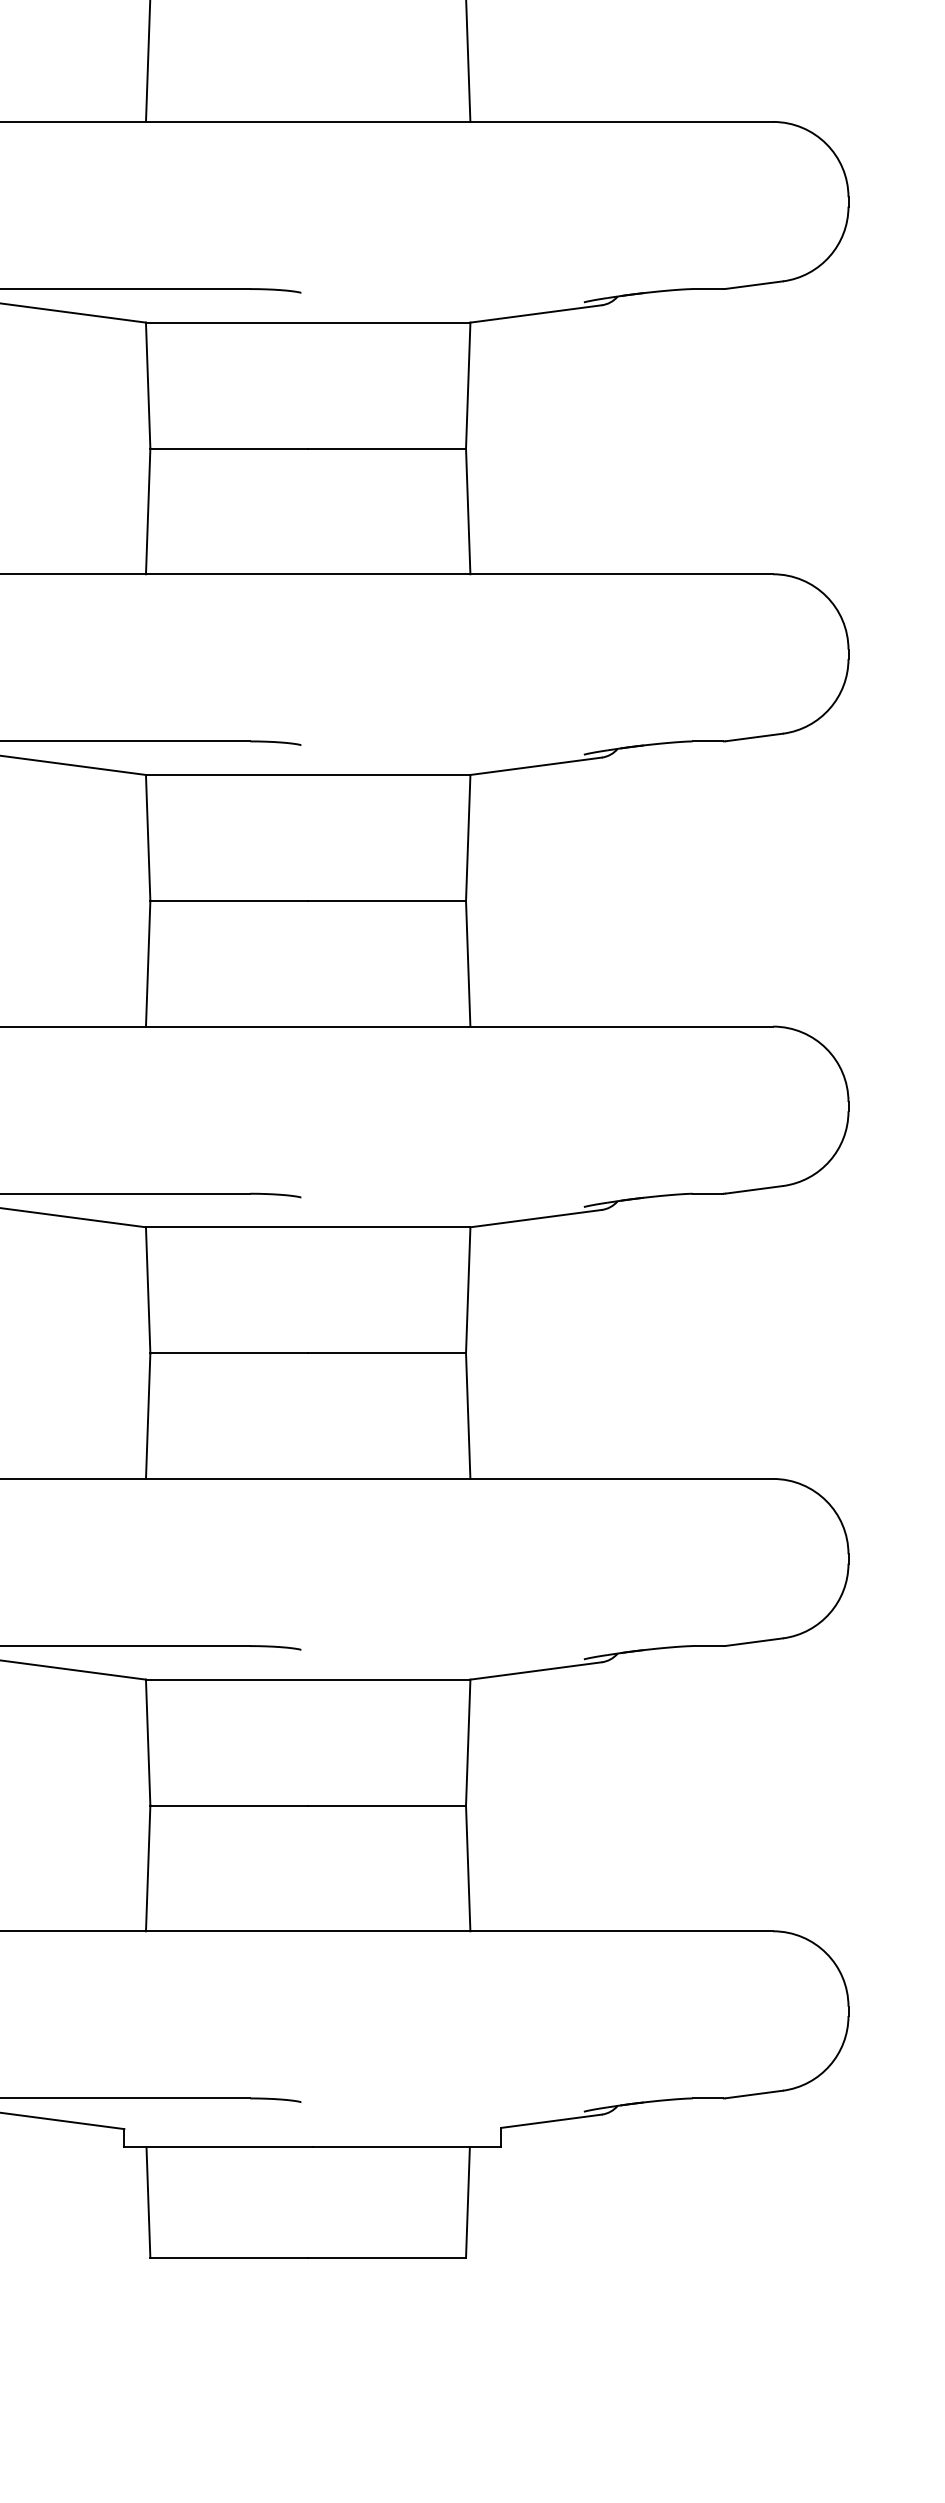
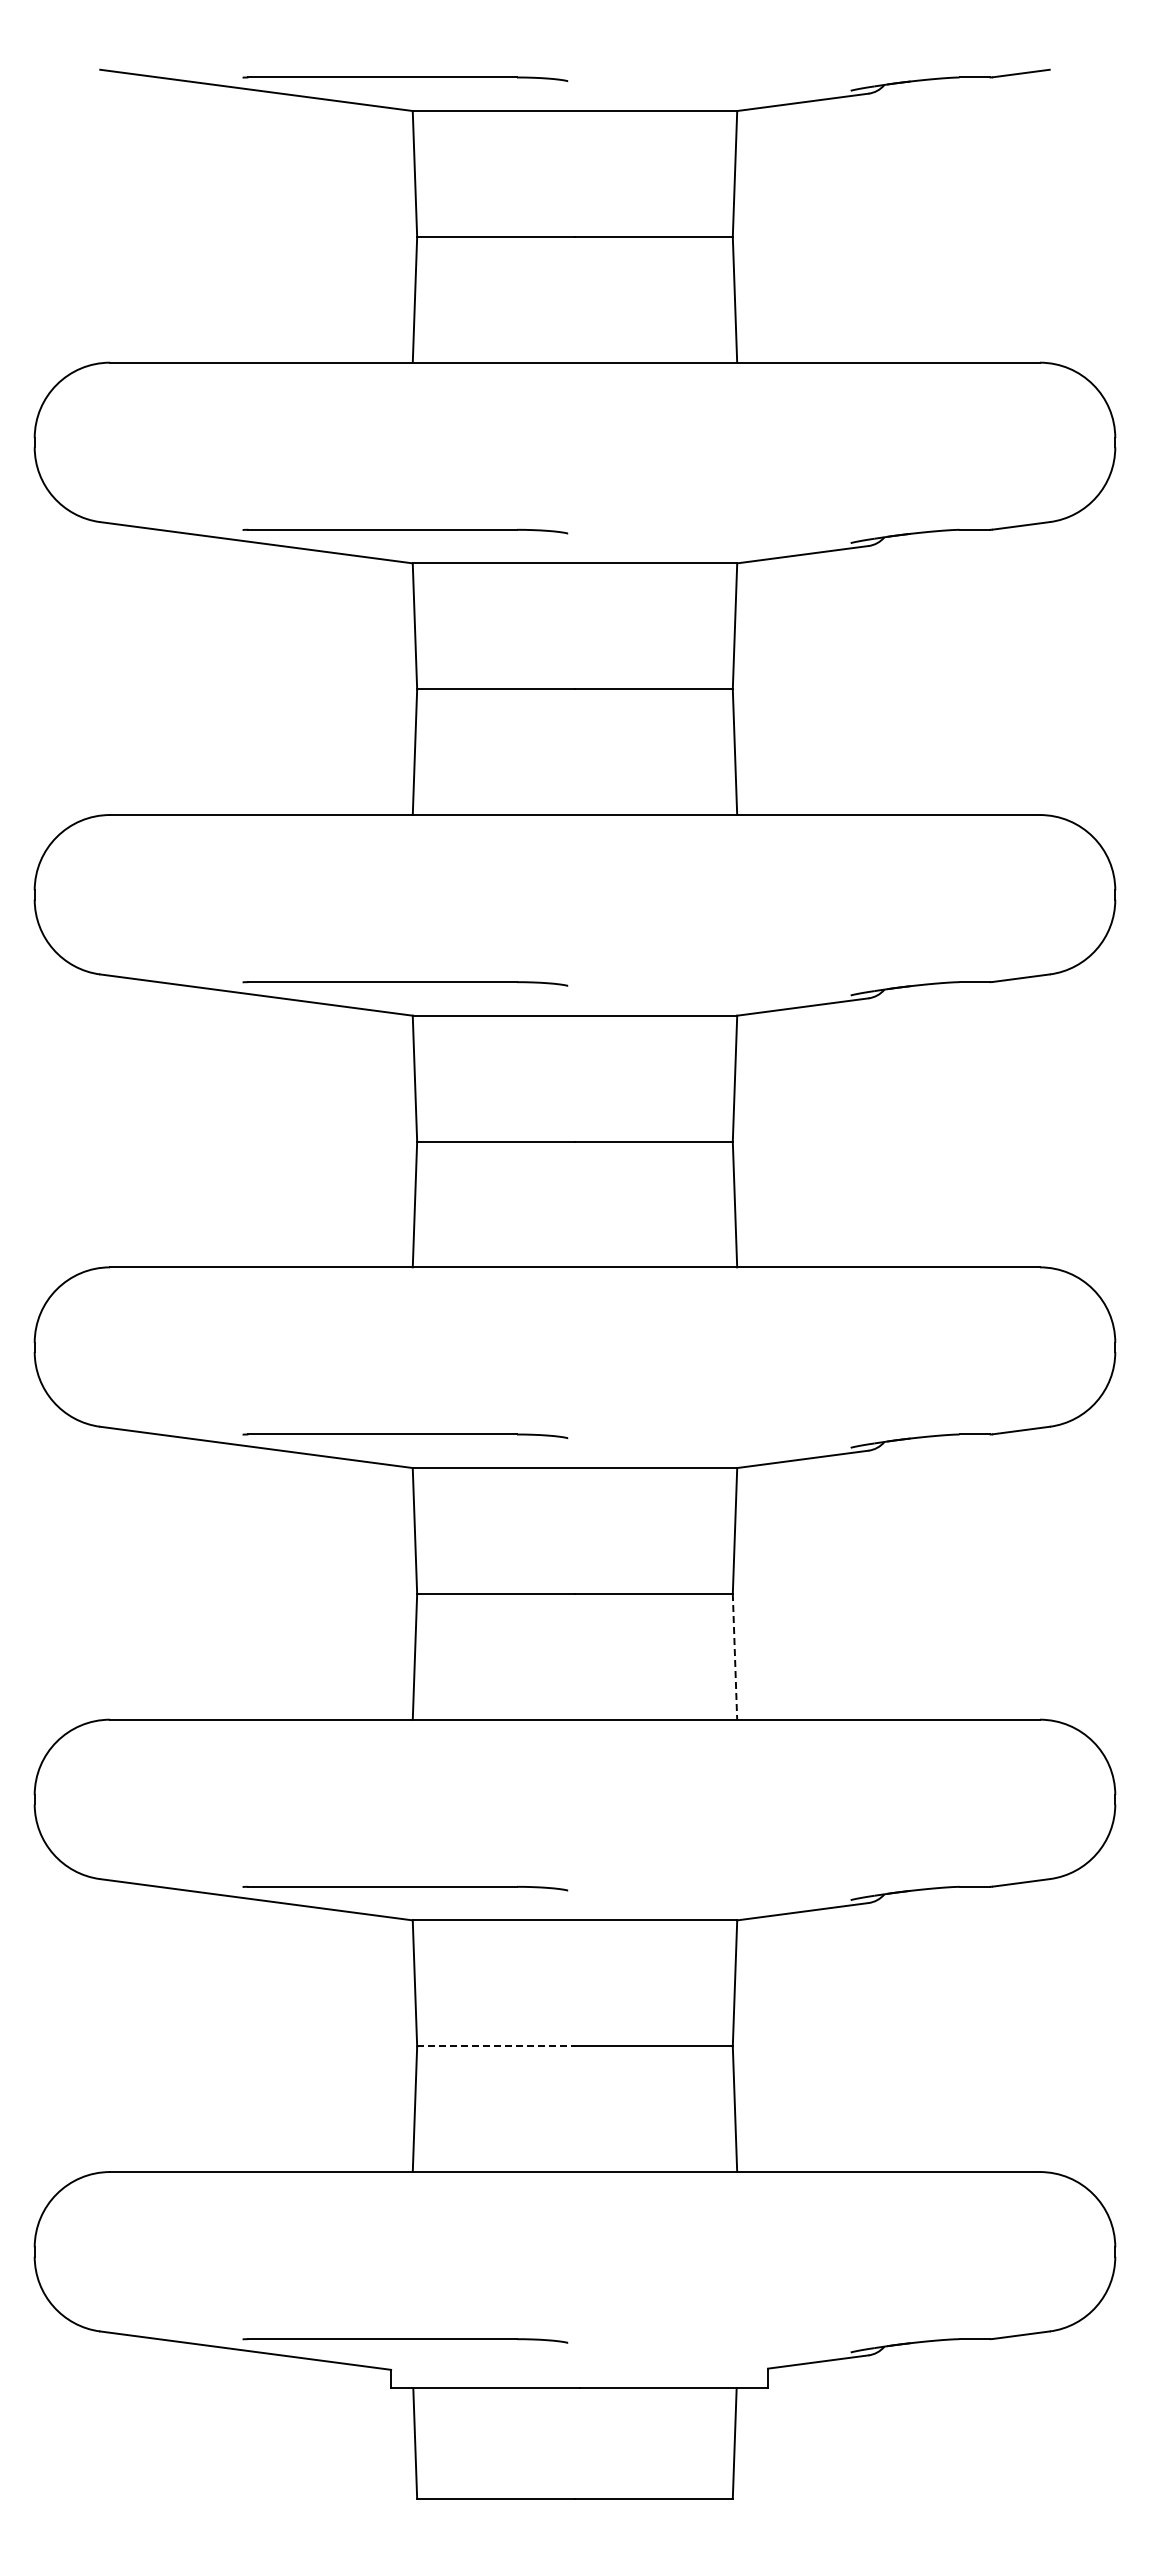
line: (468, 1415) -> (735, 1656), solid -> dashed
line: (229, 1805) -> (496, 2046), solid -> dashed

